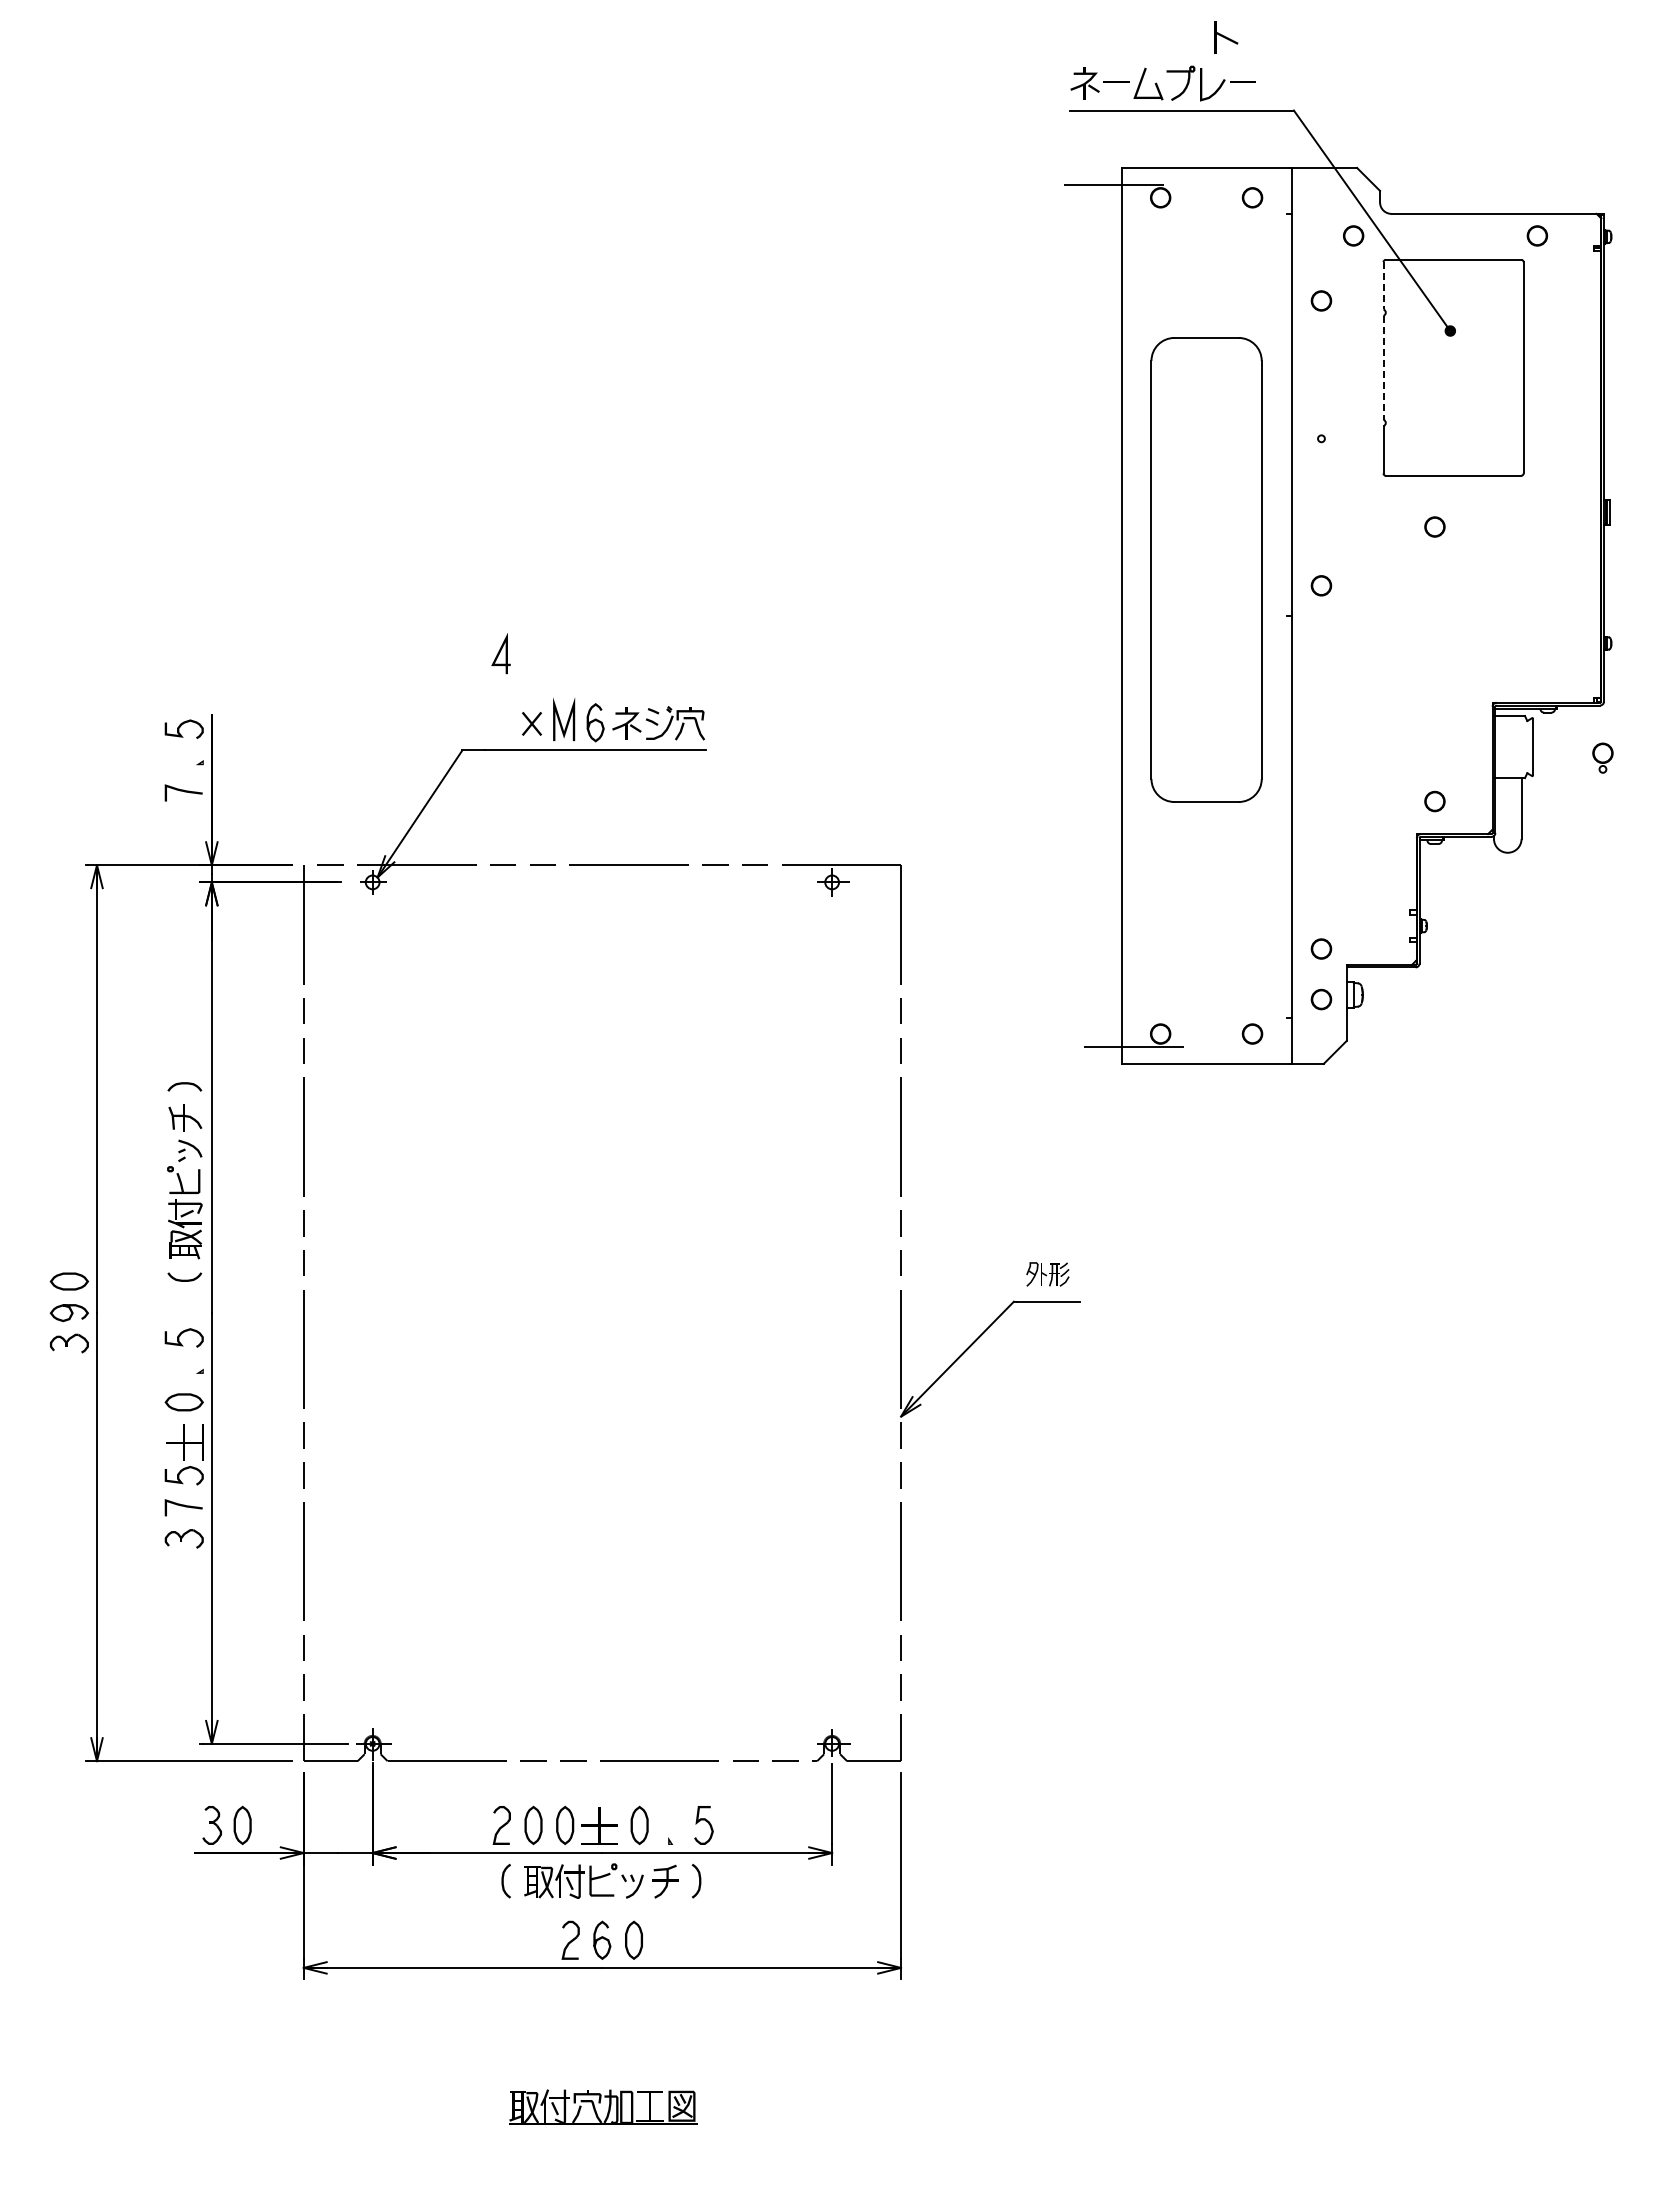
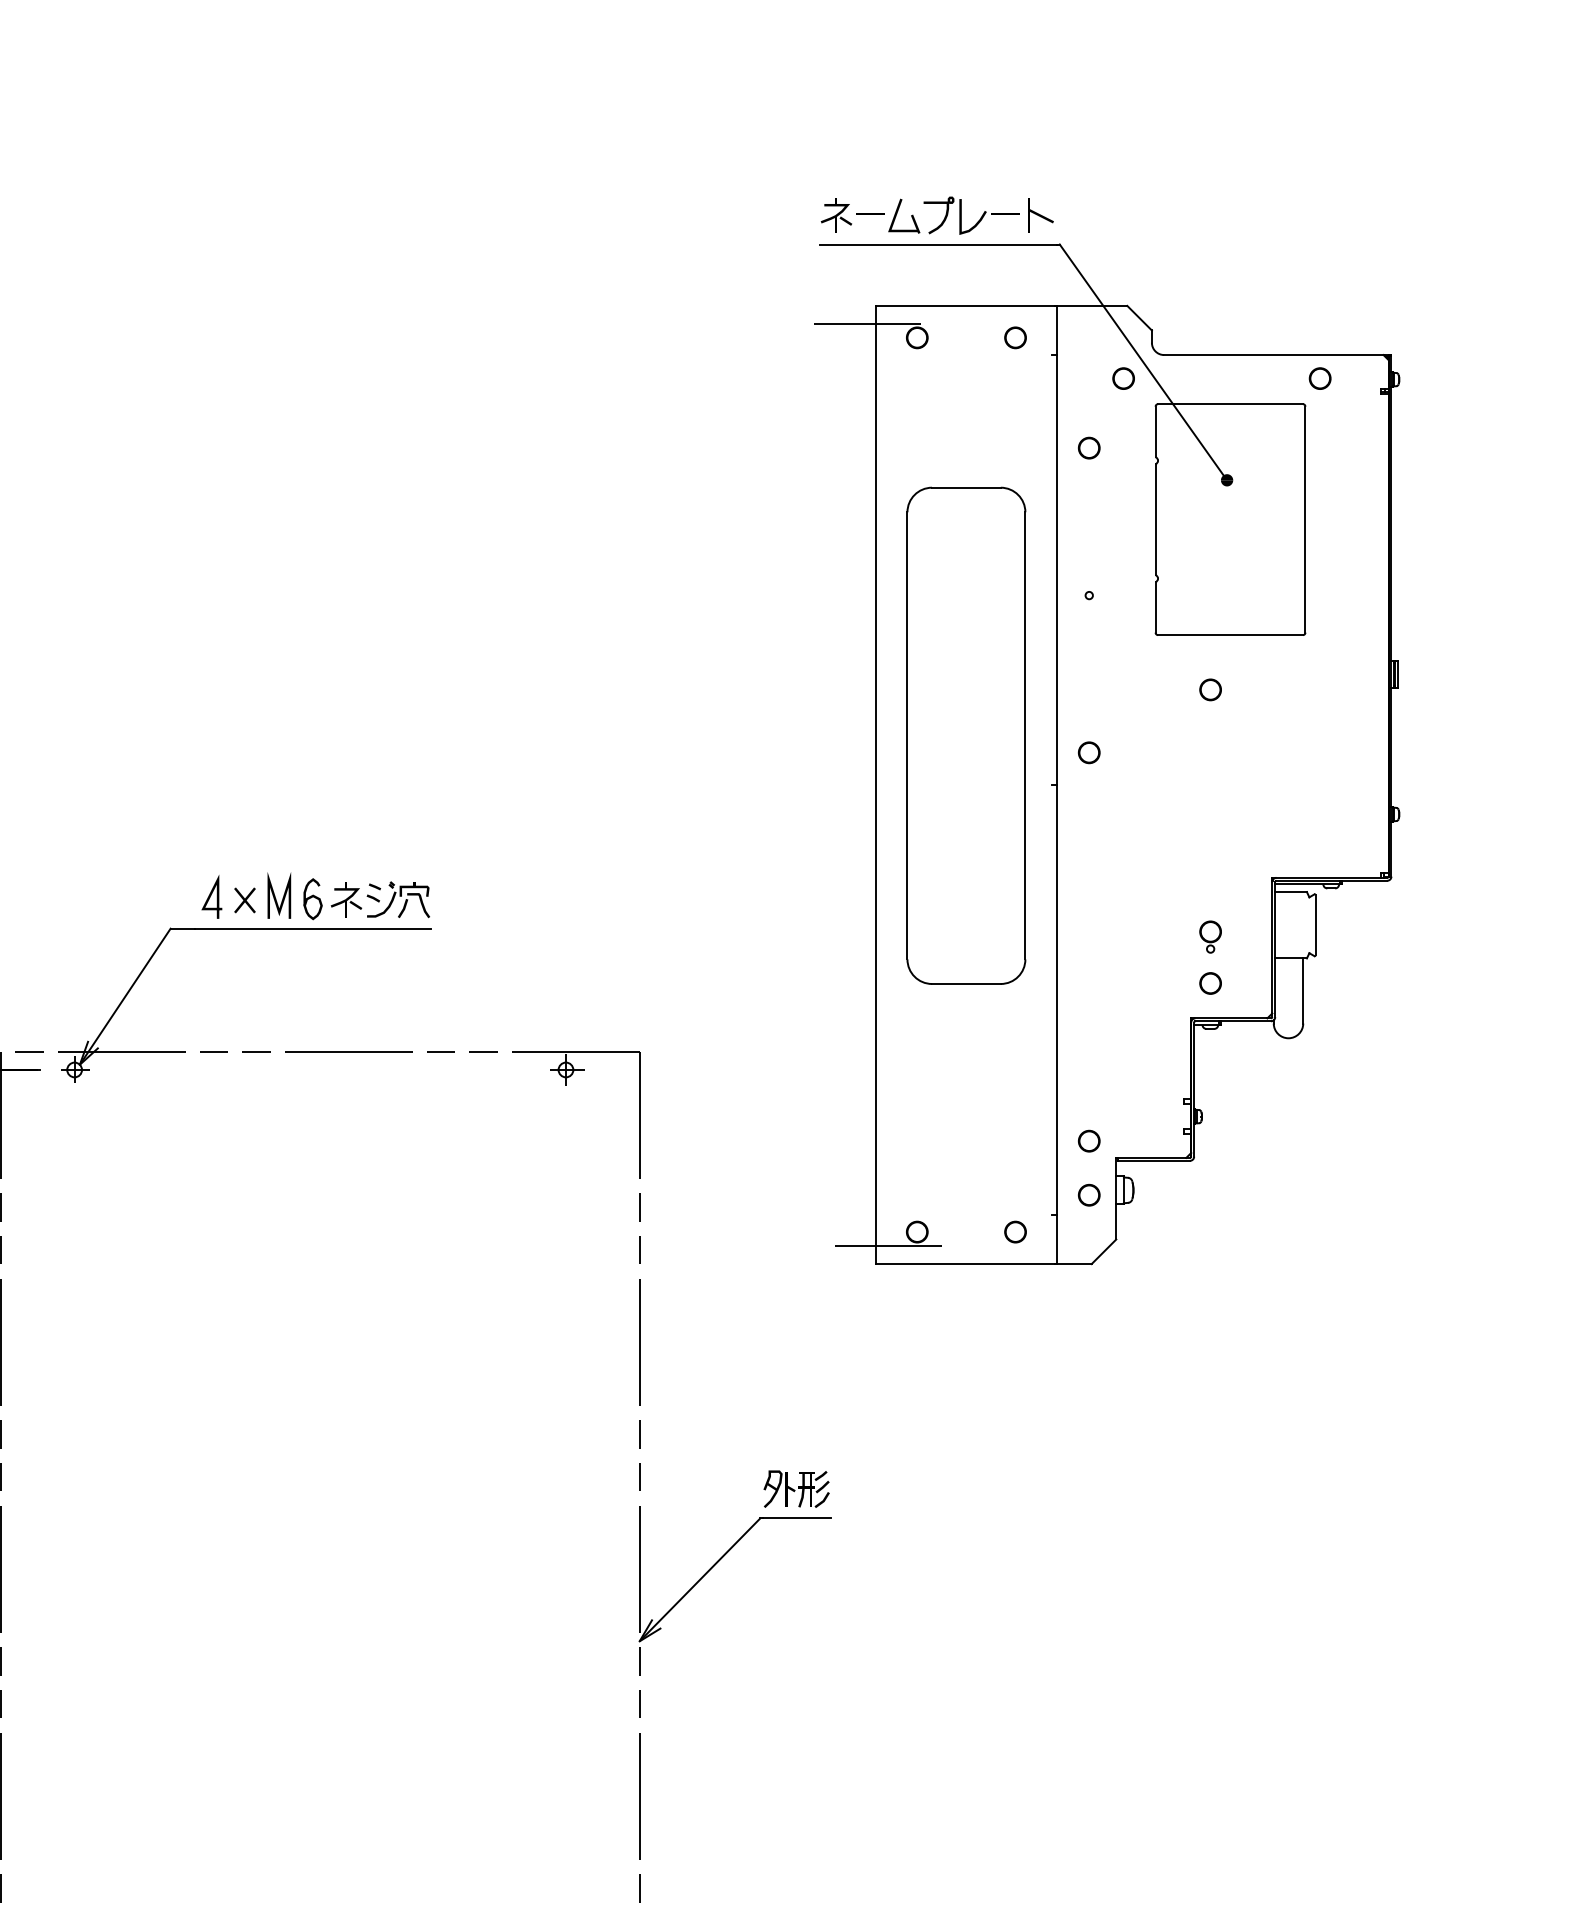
part: (1226, 37) -> (1041, 215), moved
line: (1383, 285) -> (1155, 431), dashed -> solid
line: (1383, 367) -> (1155, 519), dashed -> solid
line: (500, 652) -> (211, 895), moved
part: (1602, 757) -> (1210, 936), moved
part: (1047, 1274) -> (796, 1489), size x1.43

